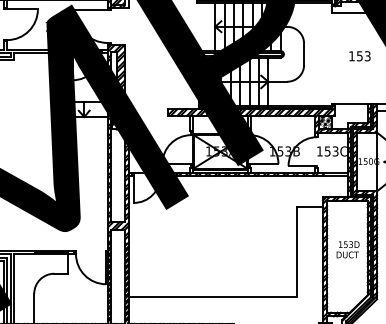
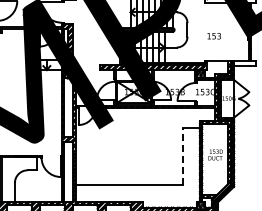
text: (358, 56) -> (213, 36), moved
line: (296, 252) -> (182, 156), solid -> dashed

